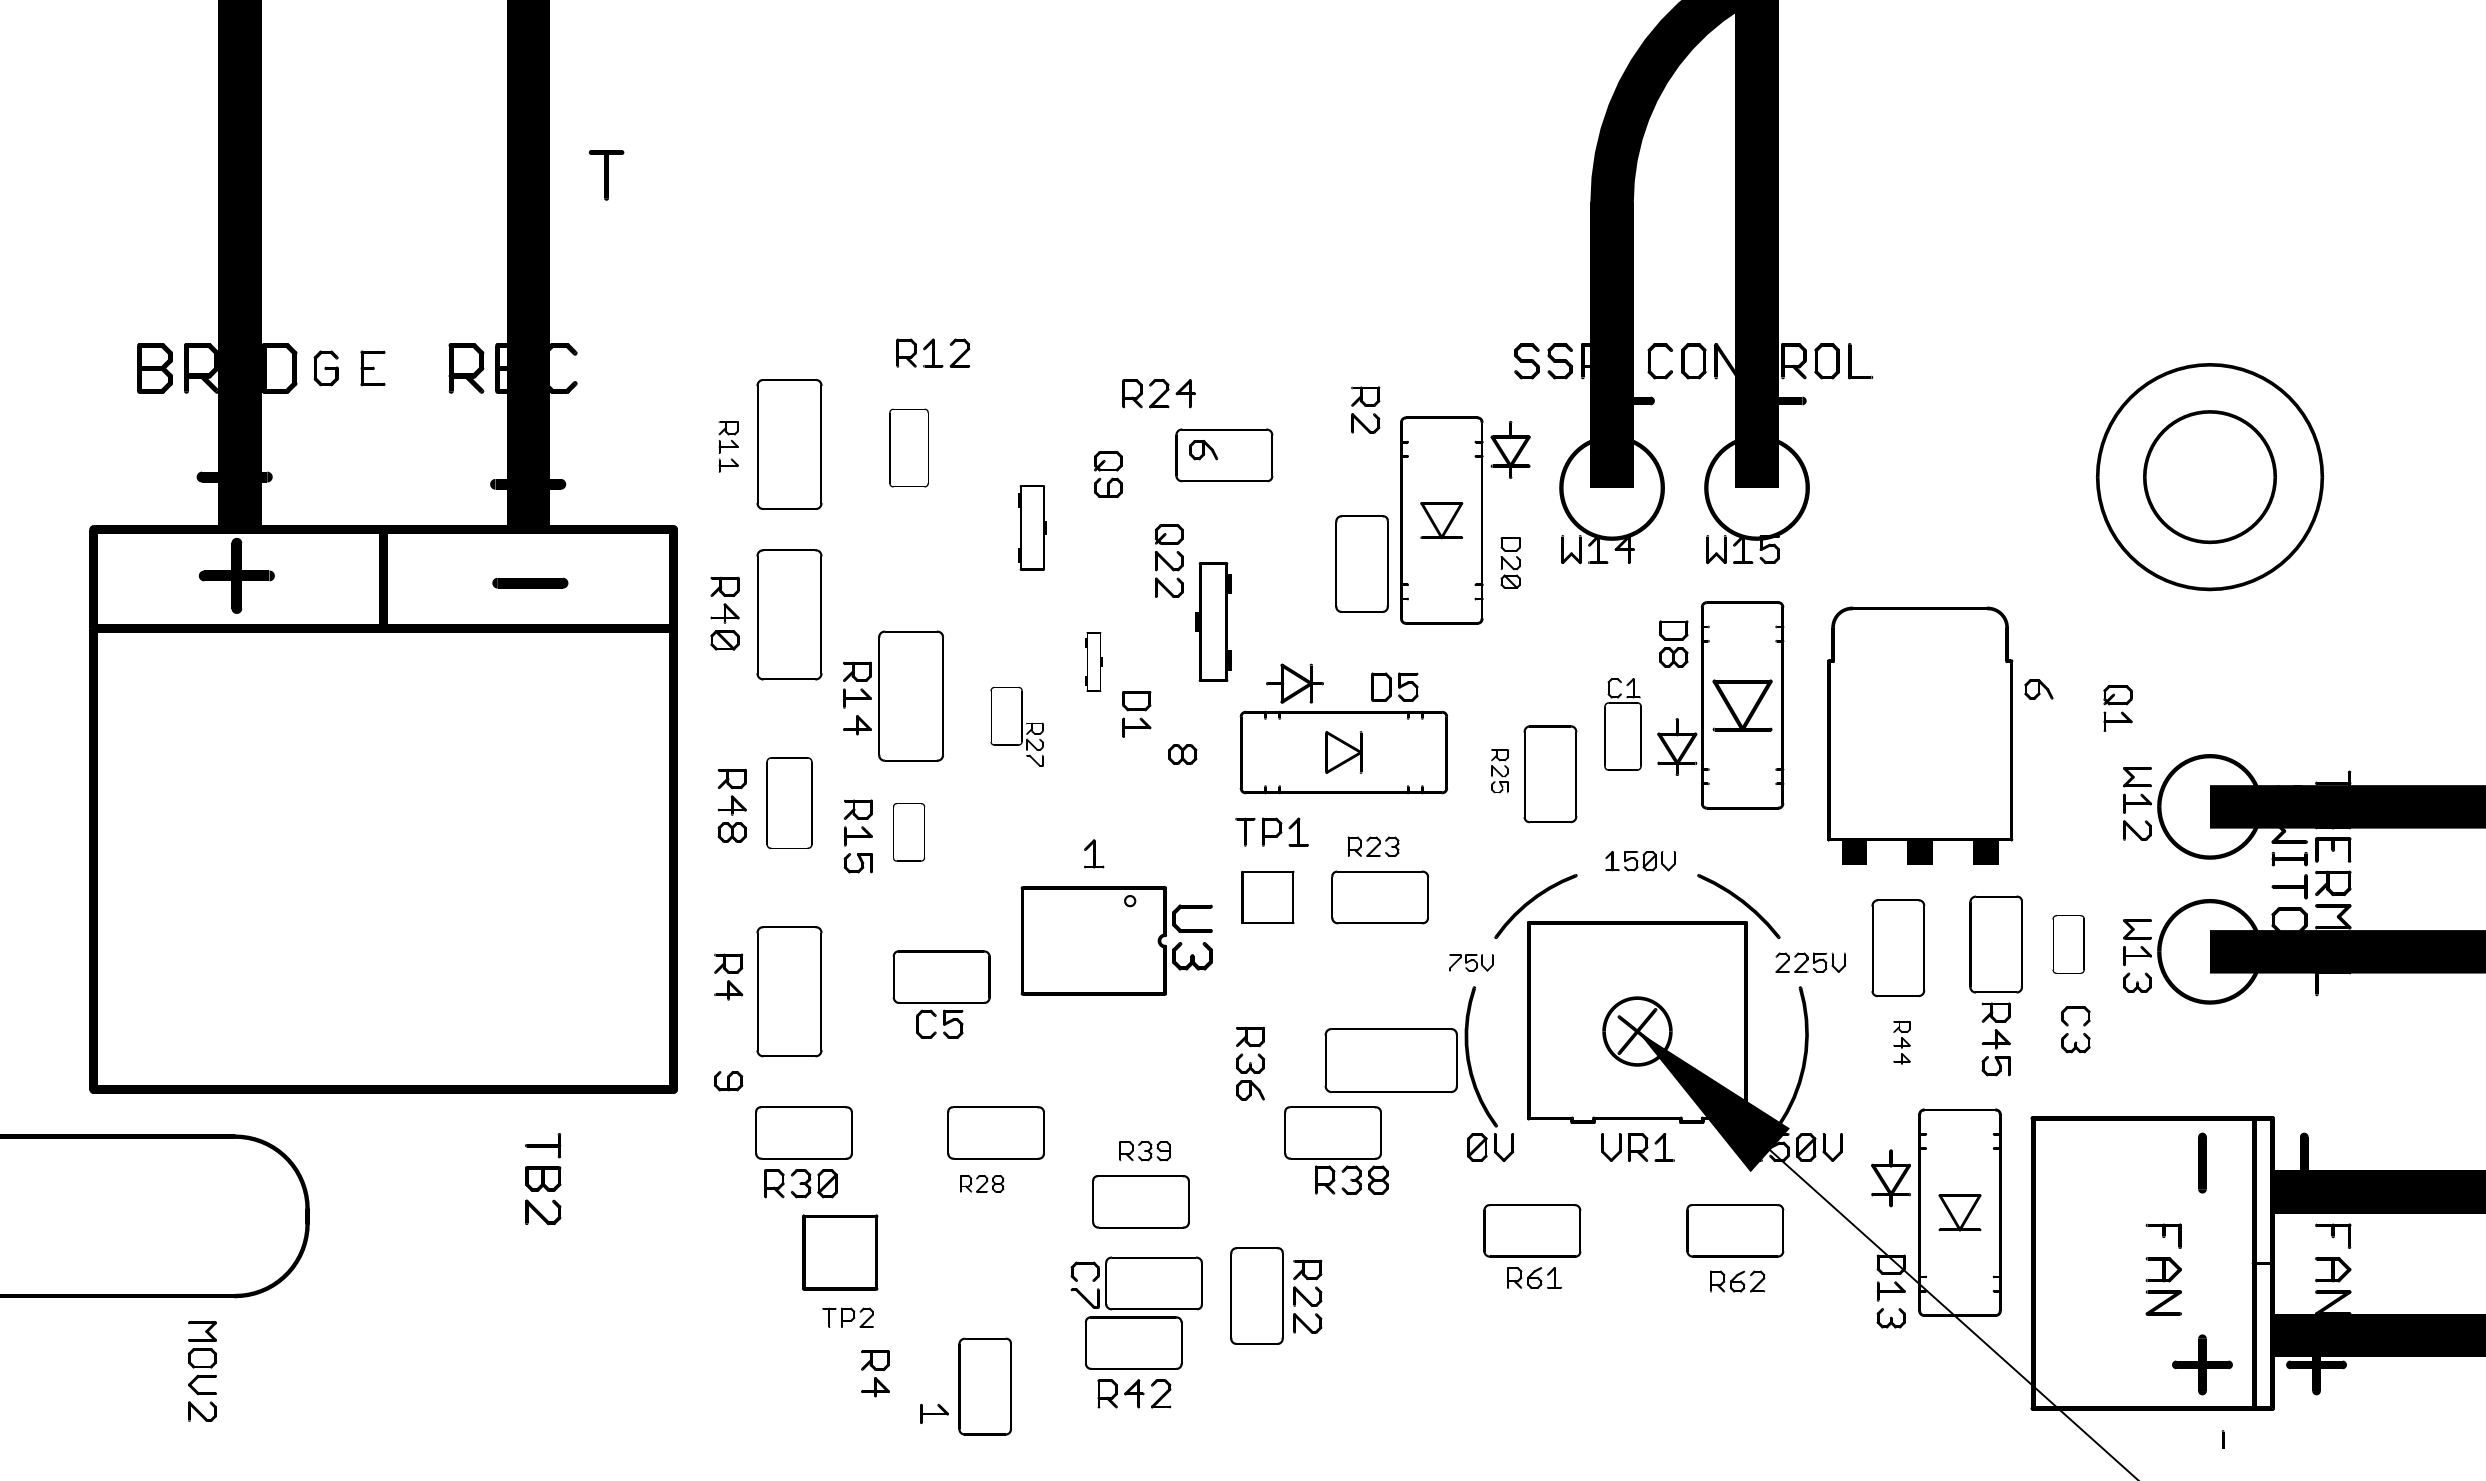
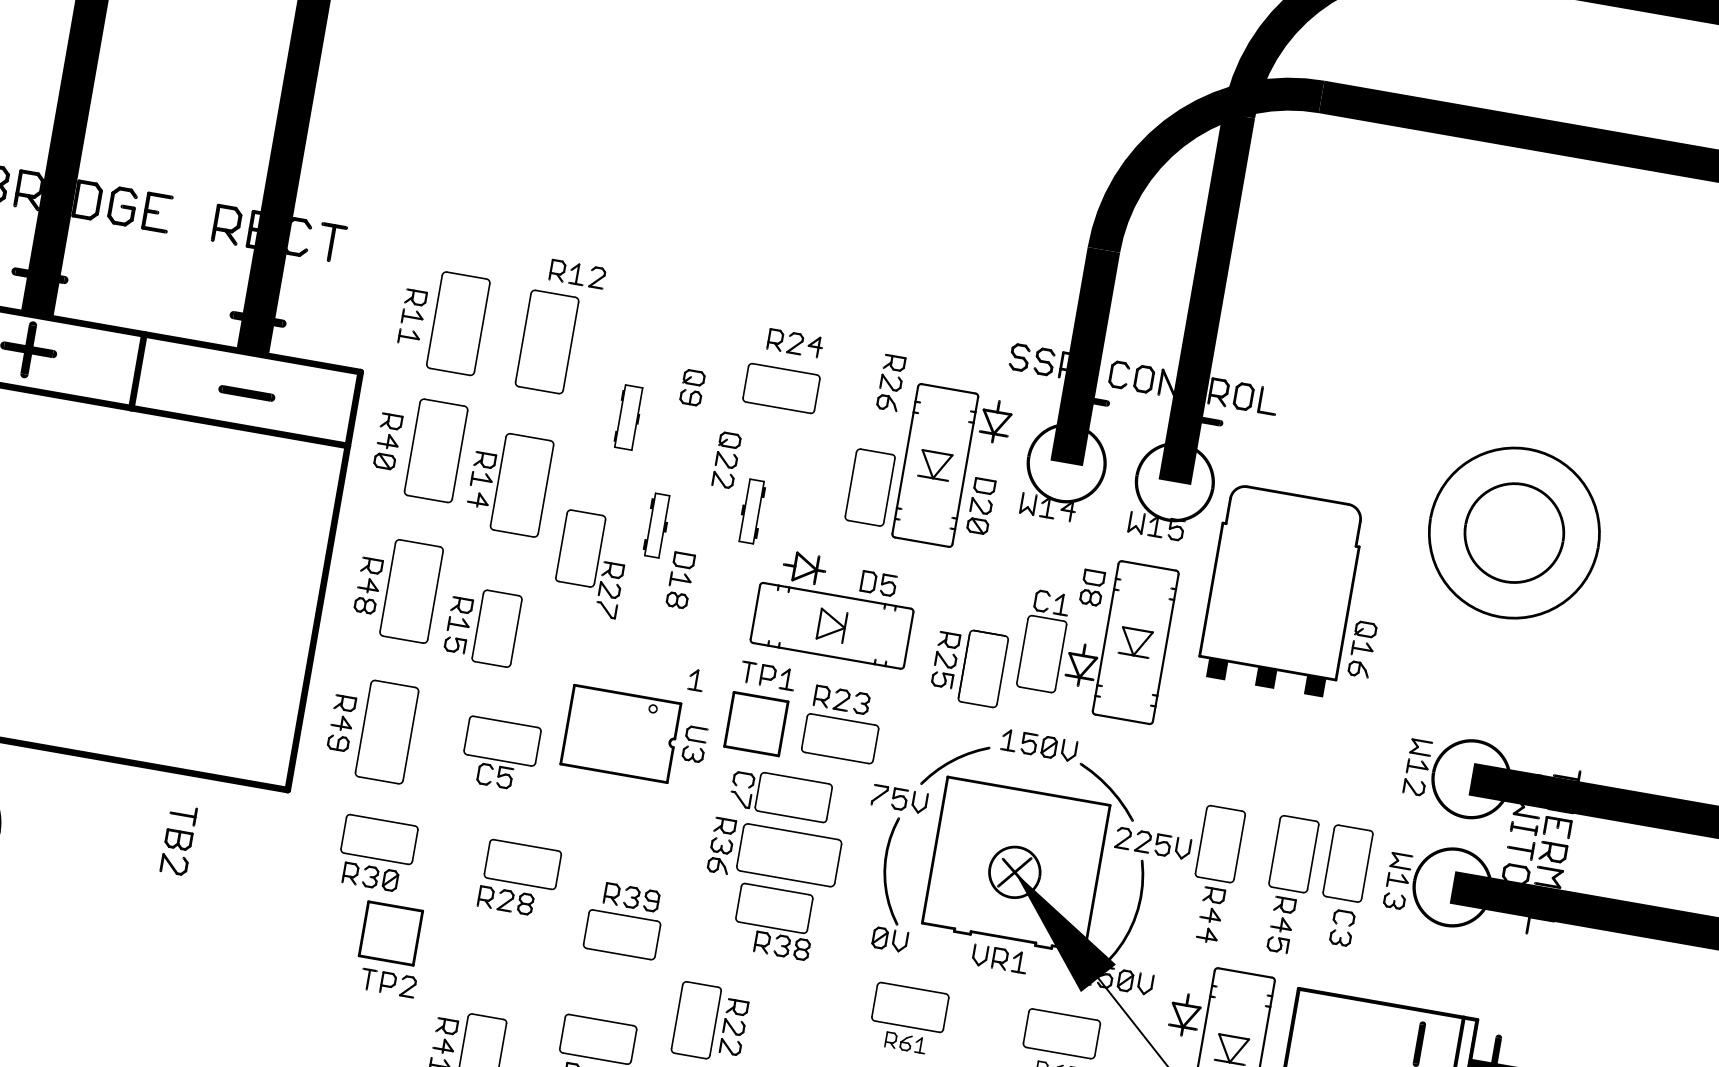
part: (606, 175) -> (331, 243), moved
part: (325, 368) -> (121, 206), size x1.43
part: (372, 368) -> (156, 212), size x1.43
part: (1158, 393) -> (794, 343), moved
part: (728, 446) -> (412, 317), size x1.43
part: (908, 447) -> (546, 341), size x1.67
part: (1203, 450) -> (887, 403), moved
part: (1510, 562) -> (981, 505), size x1.43
part: (1213, 621) -> (751, 511), size x0.71
part: (1093, 661) -> (656, 525), size x1.43
part: (893, 695) -> (509, 482), moved
part: (1742, 704) -> (1135, 641), size x0.71
part: (2117, 708) -> (1363, 639), moved
part: (1622, 724) -> (1043, 641), size x1.43
part: (1016, 726) -> (591, 563), size x1.67
part: (1920, 735) -> (1281, 590), moved
part: (1182, 754) -> (676, 600), moved
part: (1499, 770) -> (945, 659), size x1.67
part: (789, 802) -> (411, 590), size x1.43
part: (908, 832) -> (496, 628), size x1.67
part: (1373, 846) -> (841, 699), size x1.43
part: (1094, 853) -> (696, 679), moved
part: (1640, 860) -> (1039, 745), size x1.43
part: (1267, 897) -> (756, 724), size x1.43
part: (1192, 937) -> (694, 744), size x0.71
part: (2068, 944) -> (1347, 863), size x1.67
part: (1471, 962) -> (899, 799), size x1.67
part: (1810, 962) -> (1152, 843), size x1.43
part: (1901, 1042) -> (1210, 914), size x1.67
part: (1390, 1060) -> (788, 855), moved
part: (728, 1081) -> (338, 743), moved
part: (1144, 1150) -> (631, 896), size x1.43
part: (981, 1183) -> (505, 900), size x1.67
part: (1136, 1283) -> (780, 795), moved
part: (847, 1317) -> (387, 982), size x1.43
part: (875, 1373) -> (445, 1036), moved

